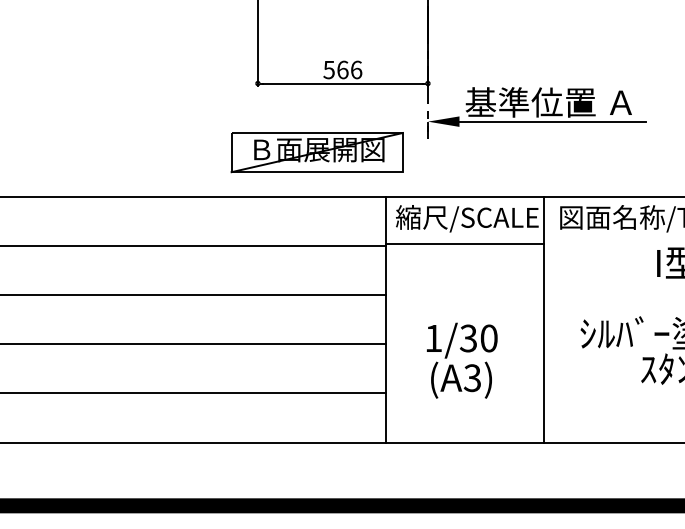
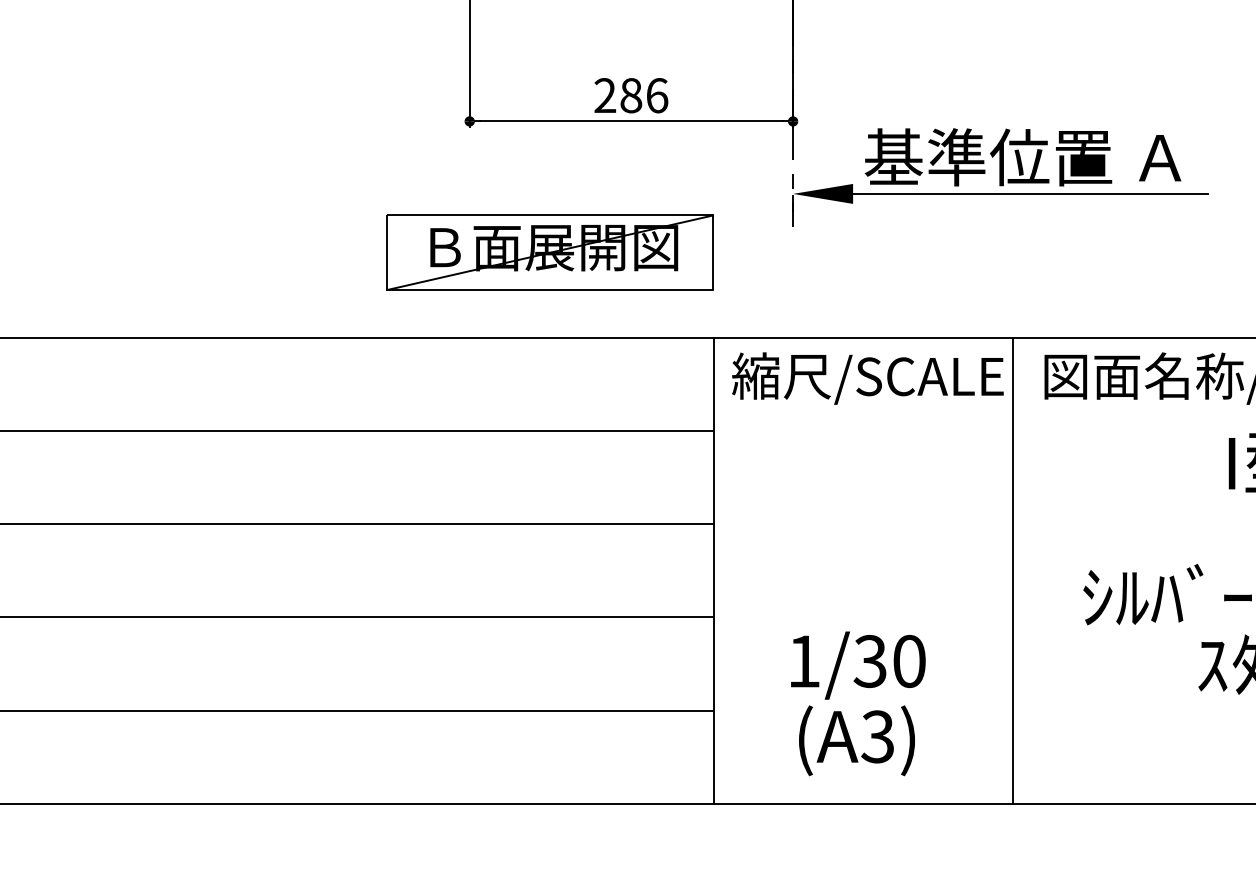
text: (335, 69) -> (617, 94), 566 -> 286
part: (316, 152) -> (548, 252), moved
line: (464, 243) -> (862, 425), removed
text: (462, 360) -> (858, 703), moved

